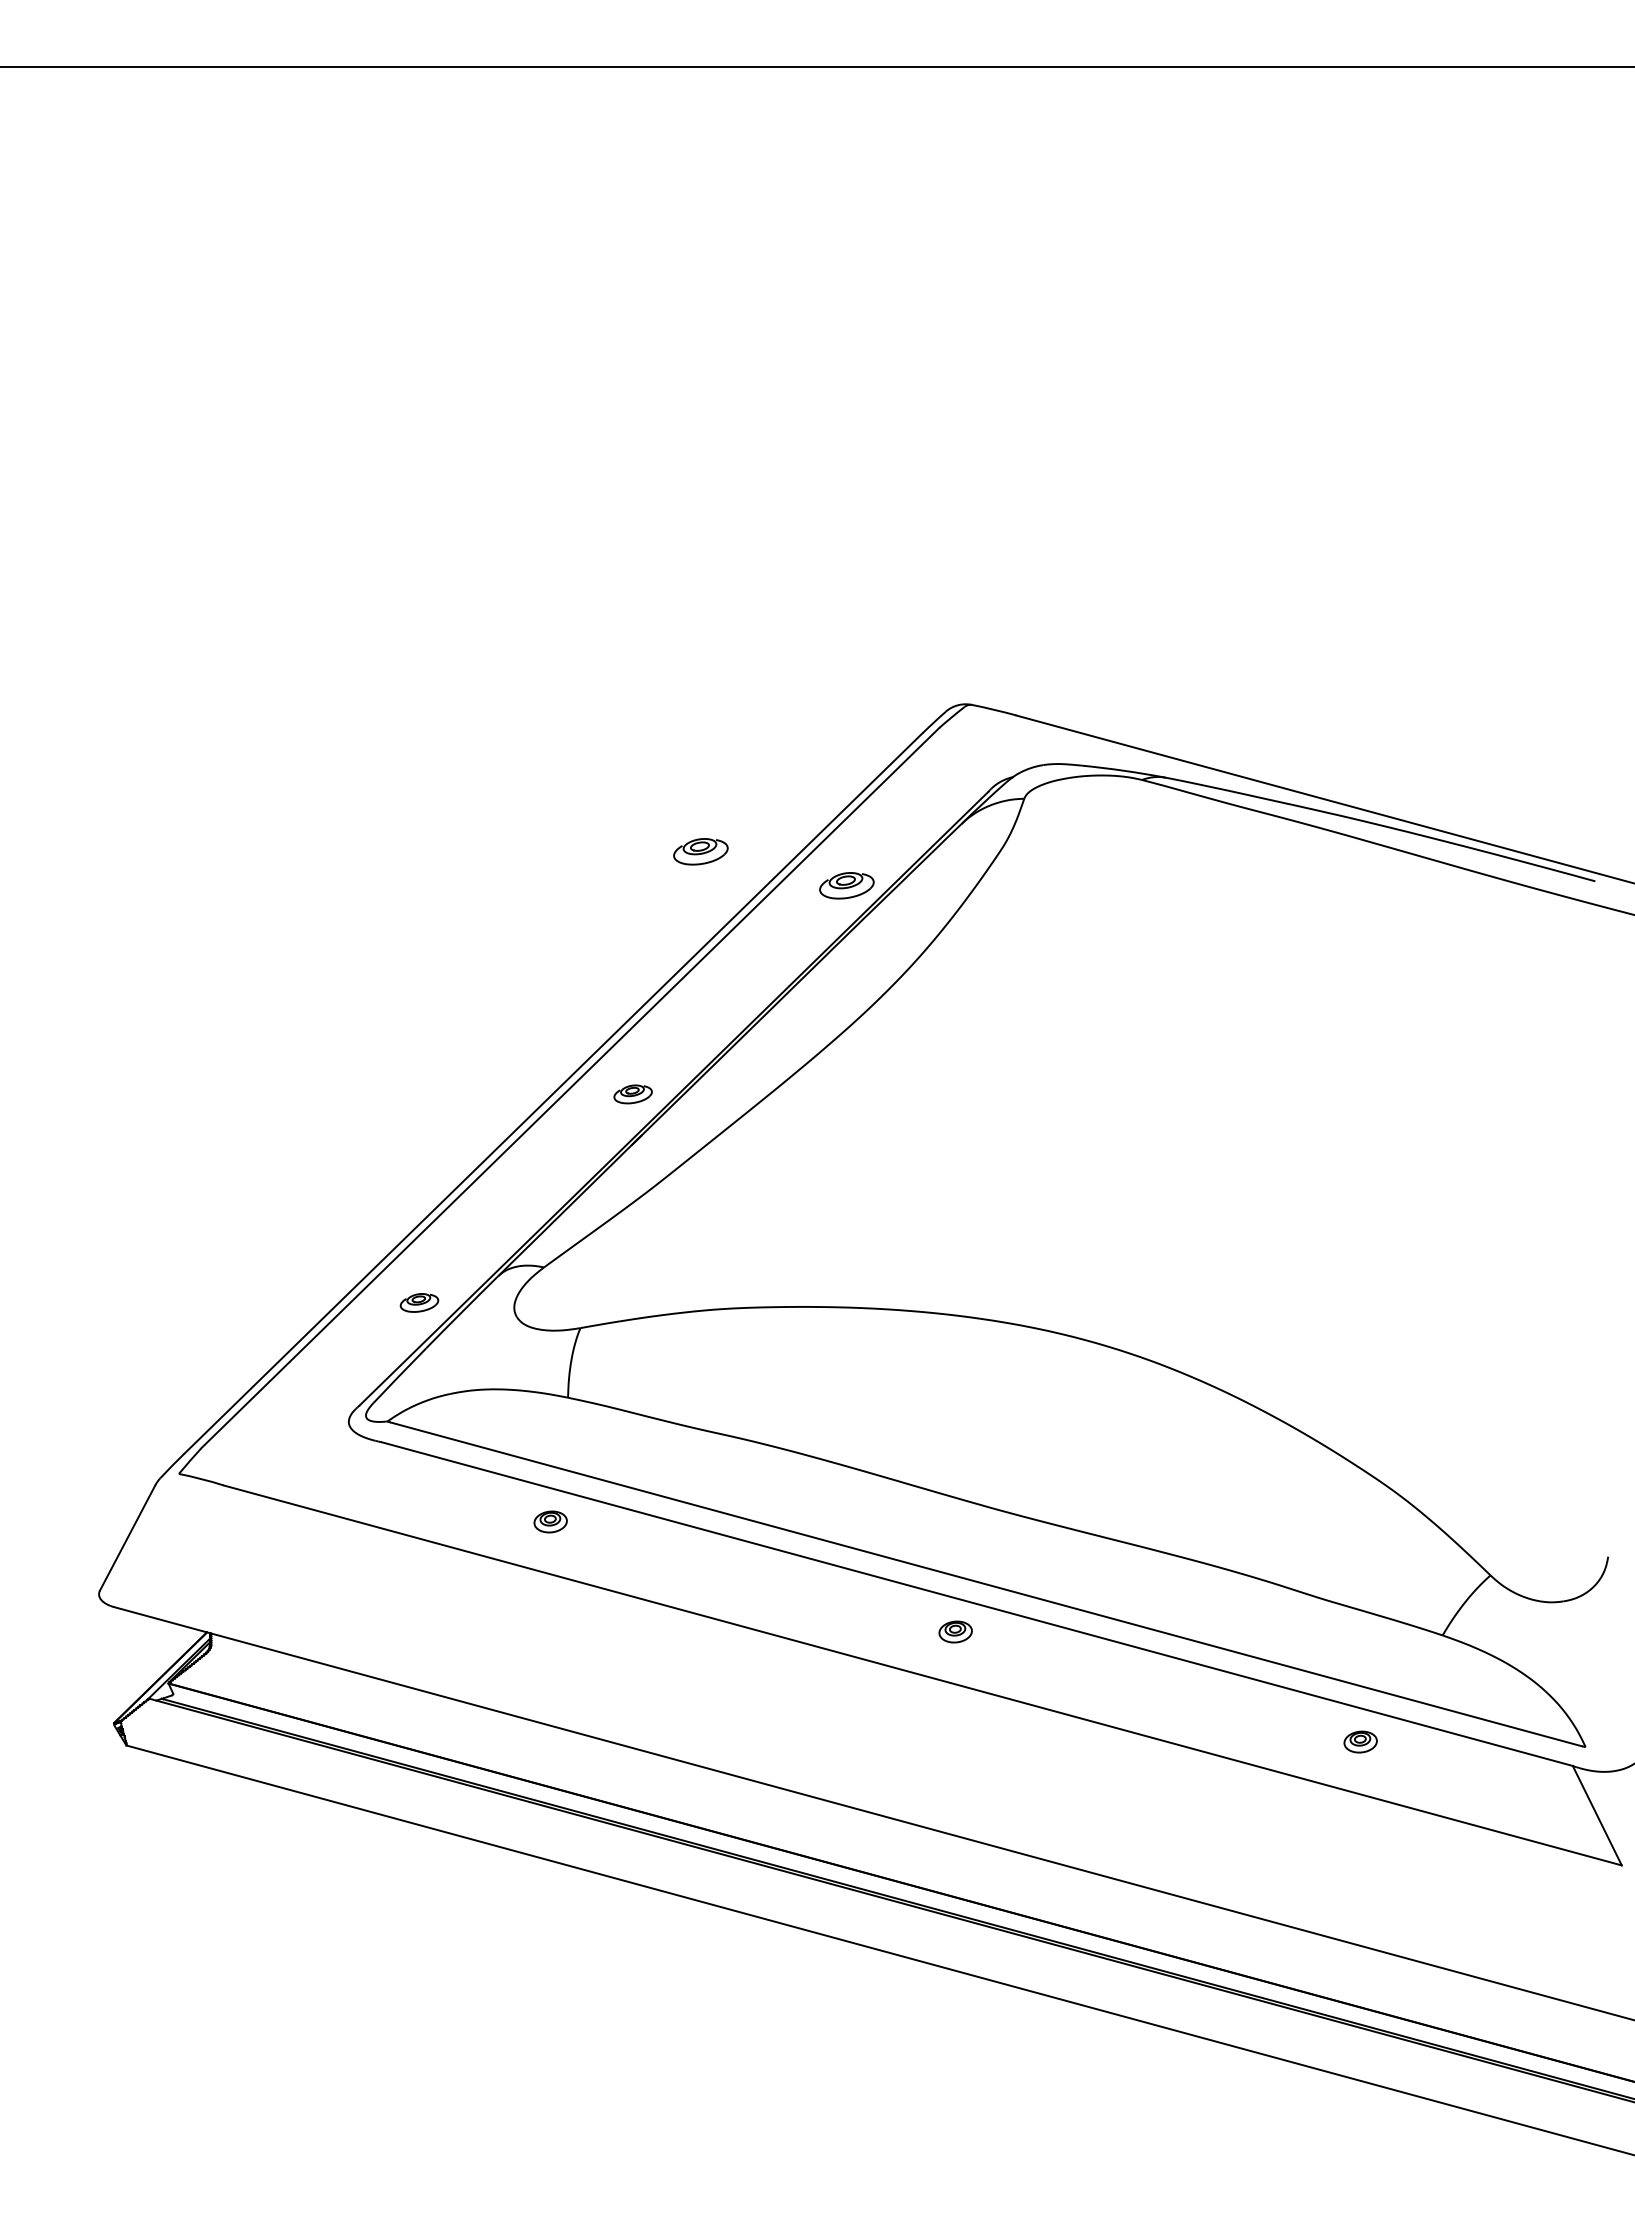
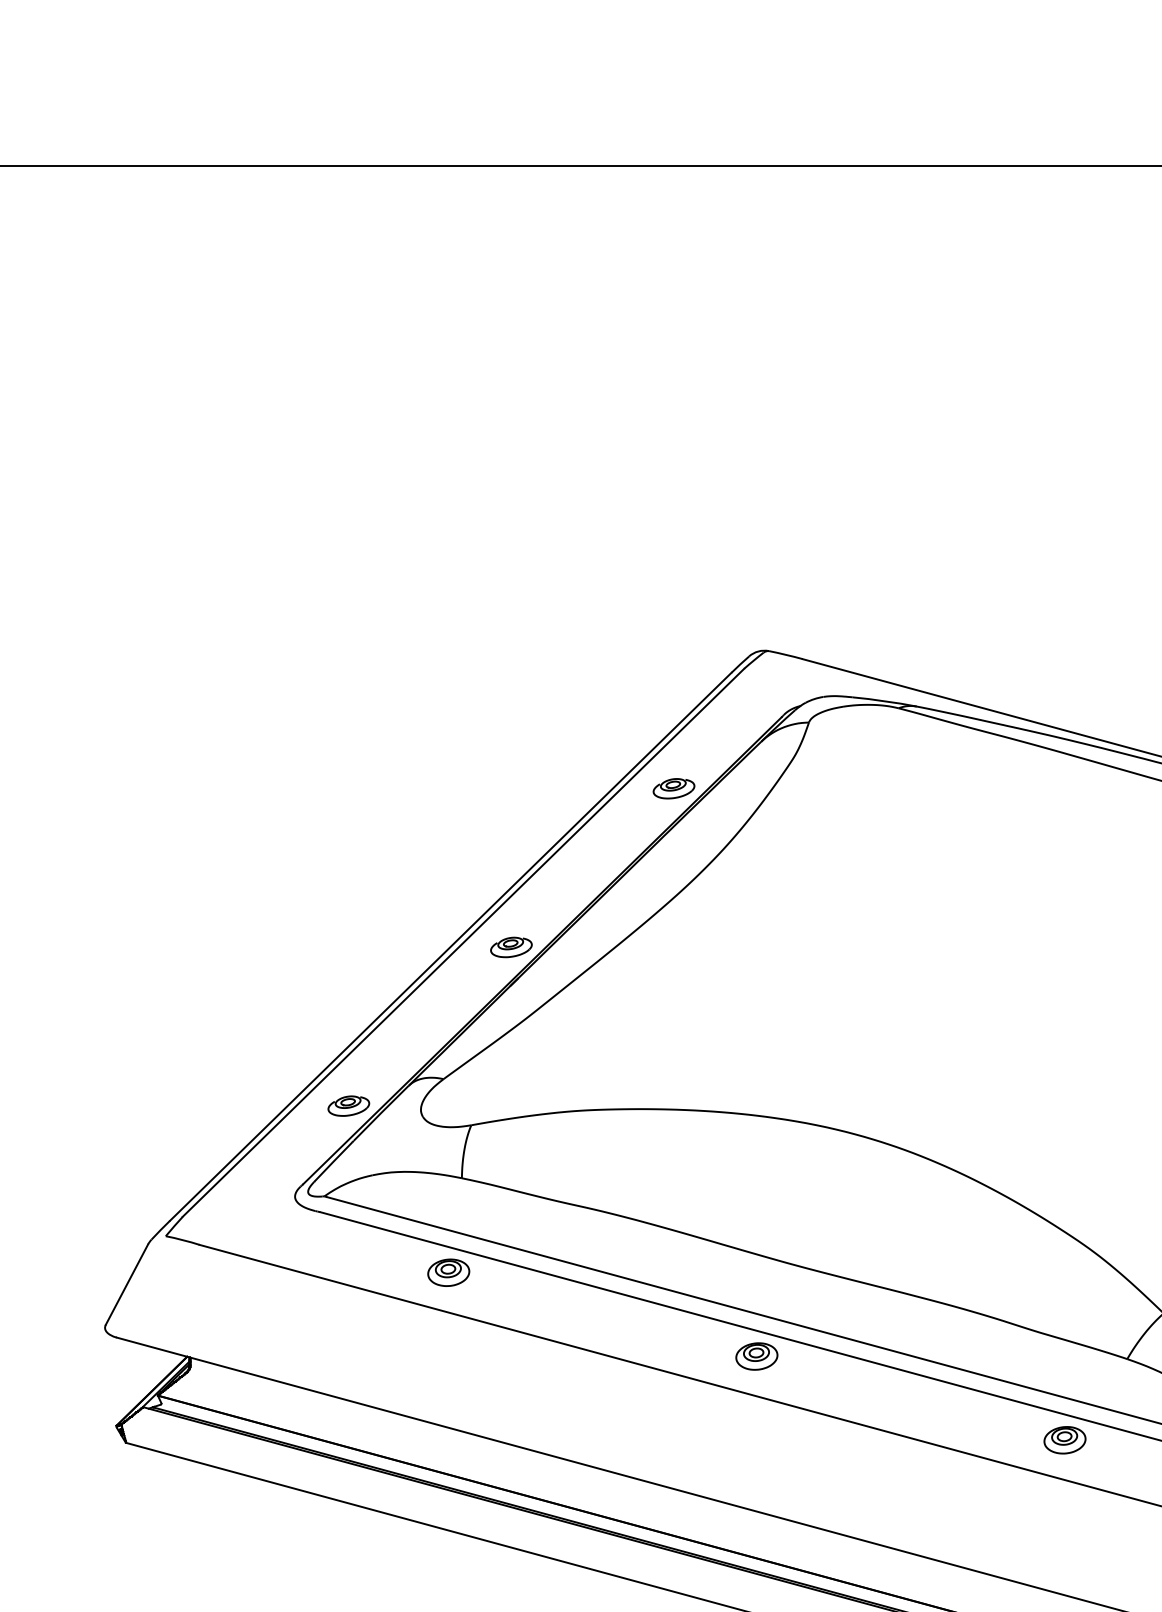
part: (700, 851) -> (562, 762), removed
part: (632, 1094) -> (510, 947), size x1.43
part: (419, 1302) -> (348, 1105), size x1.43
part: (550, 1521) -> (448, 1272), size x1.67
part: (955, 1631) -> (756, 1356), size x1.67
part: (1360, 1741) -> (1064, 1439), size x1.67

